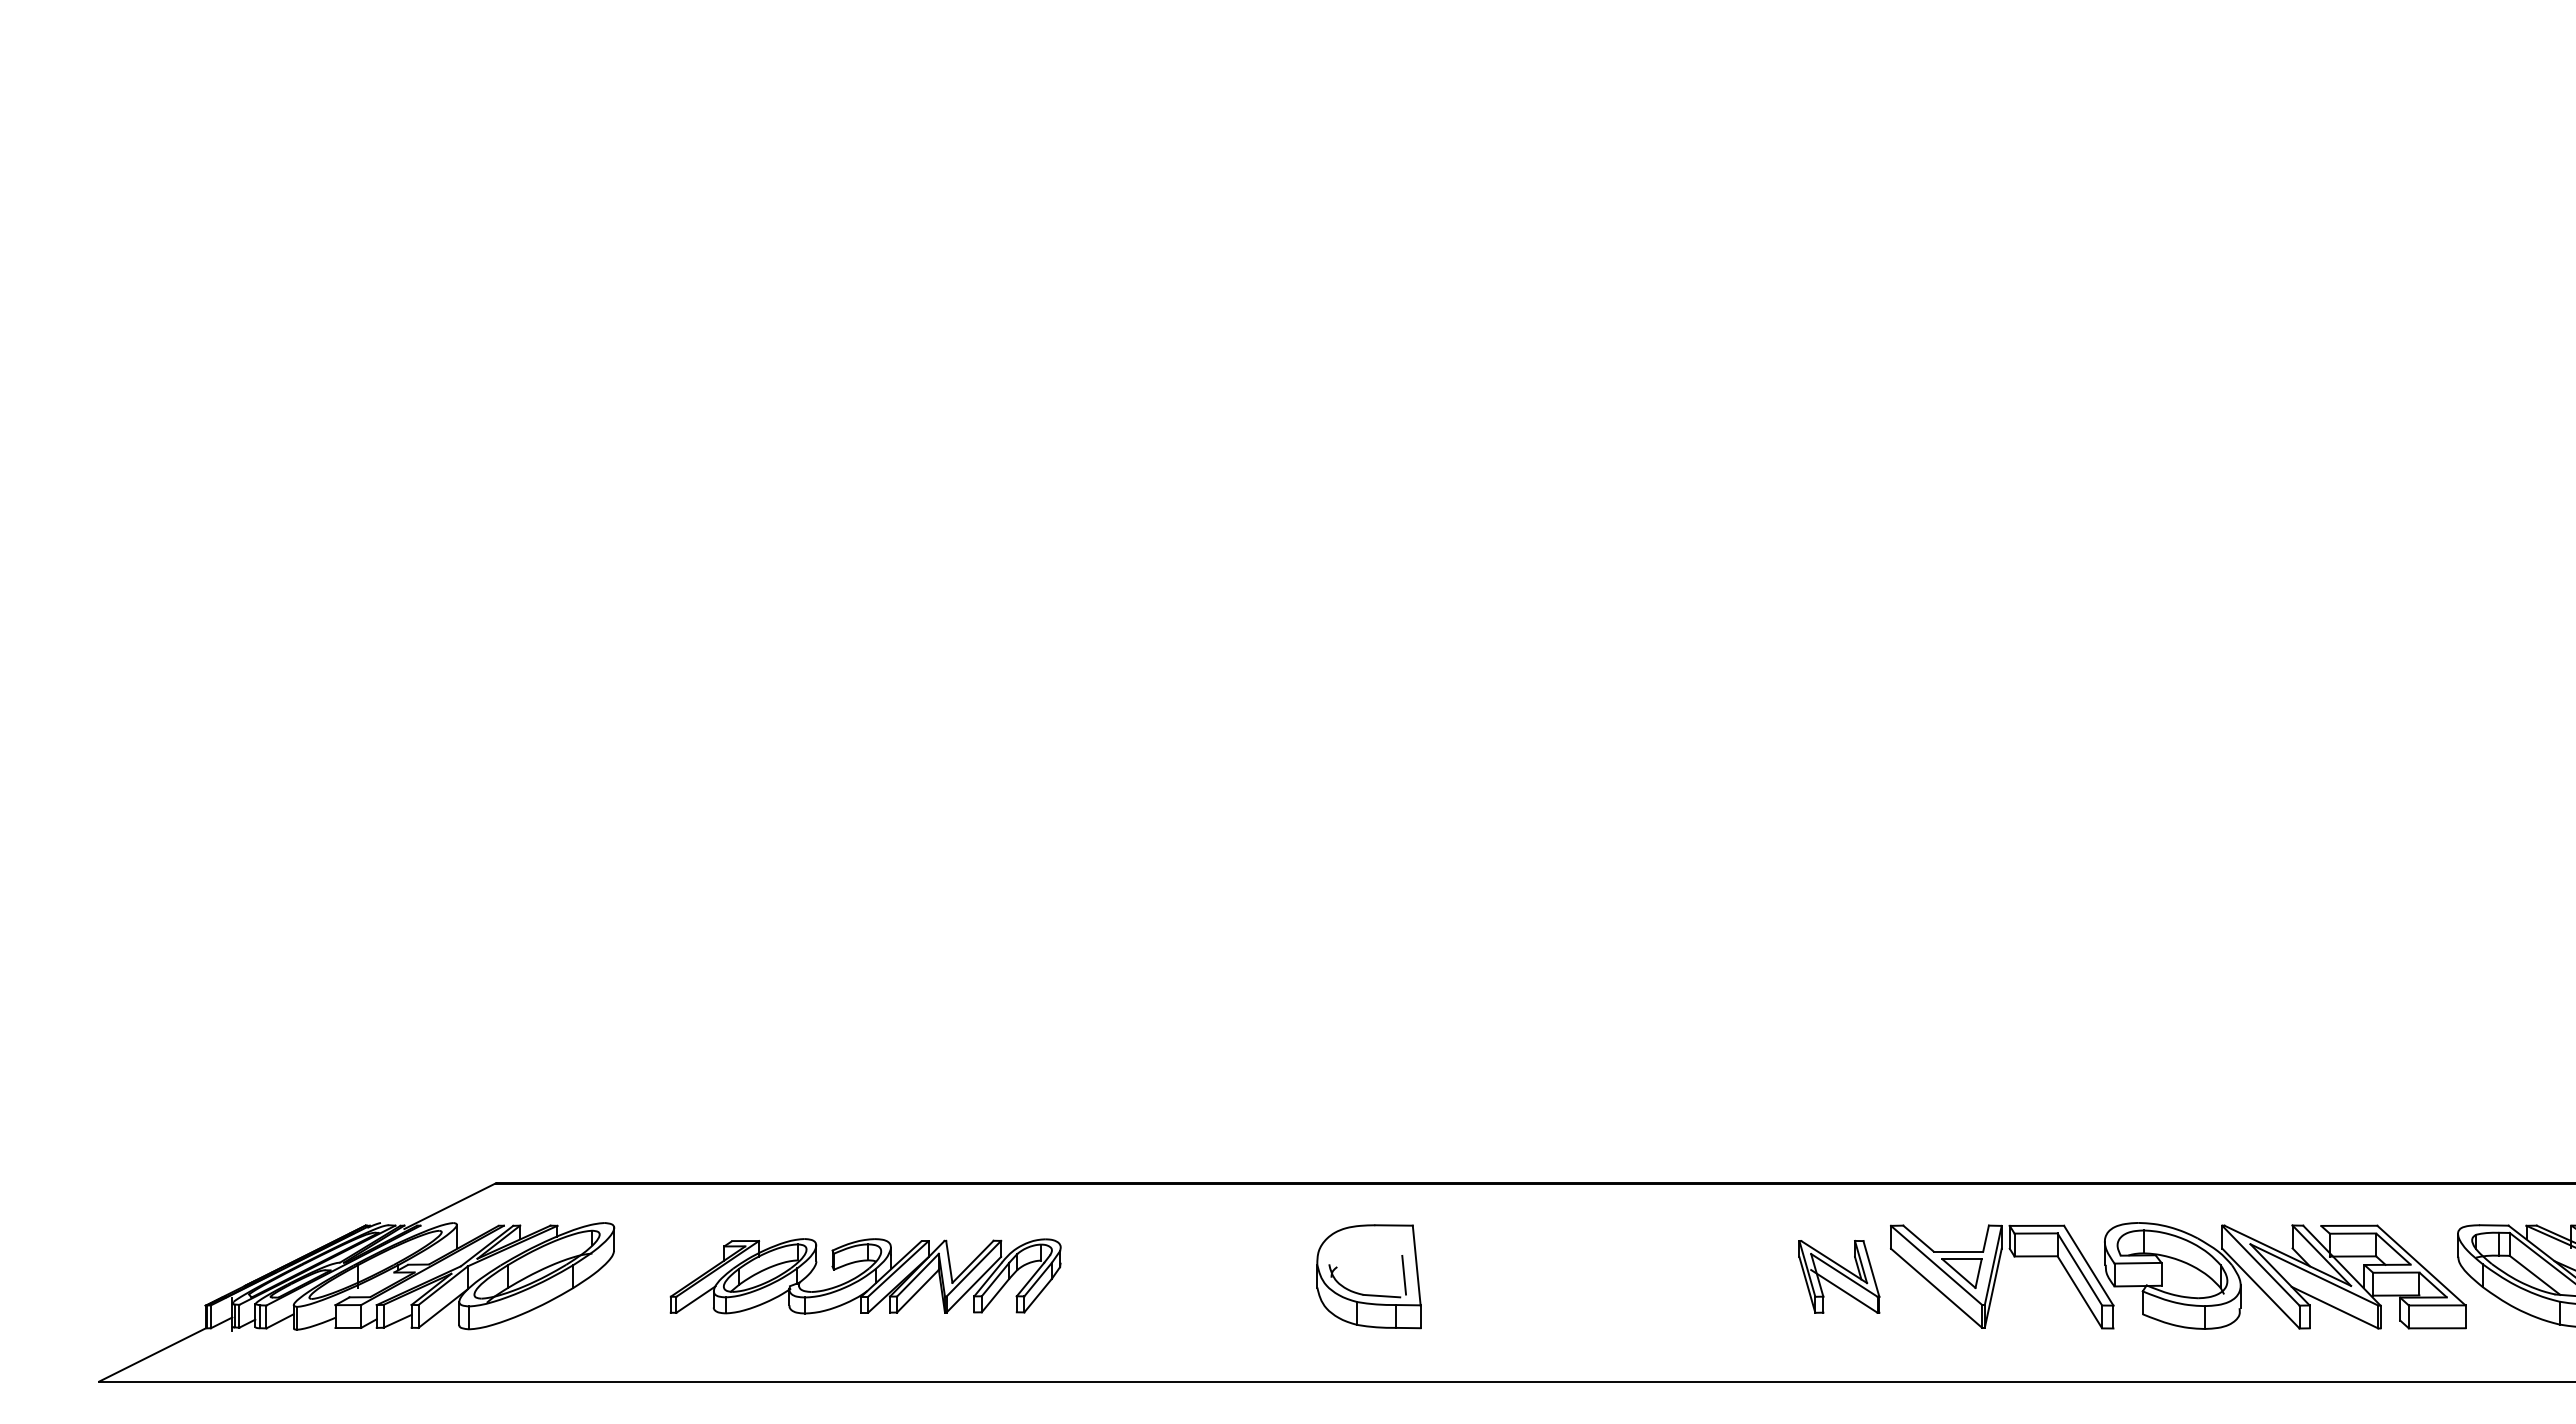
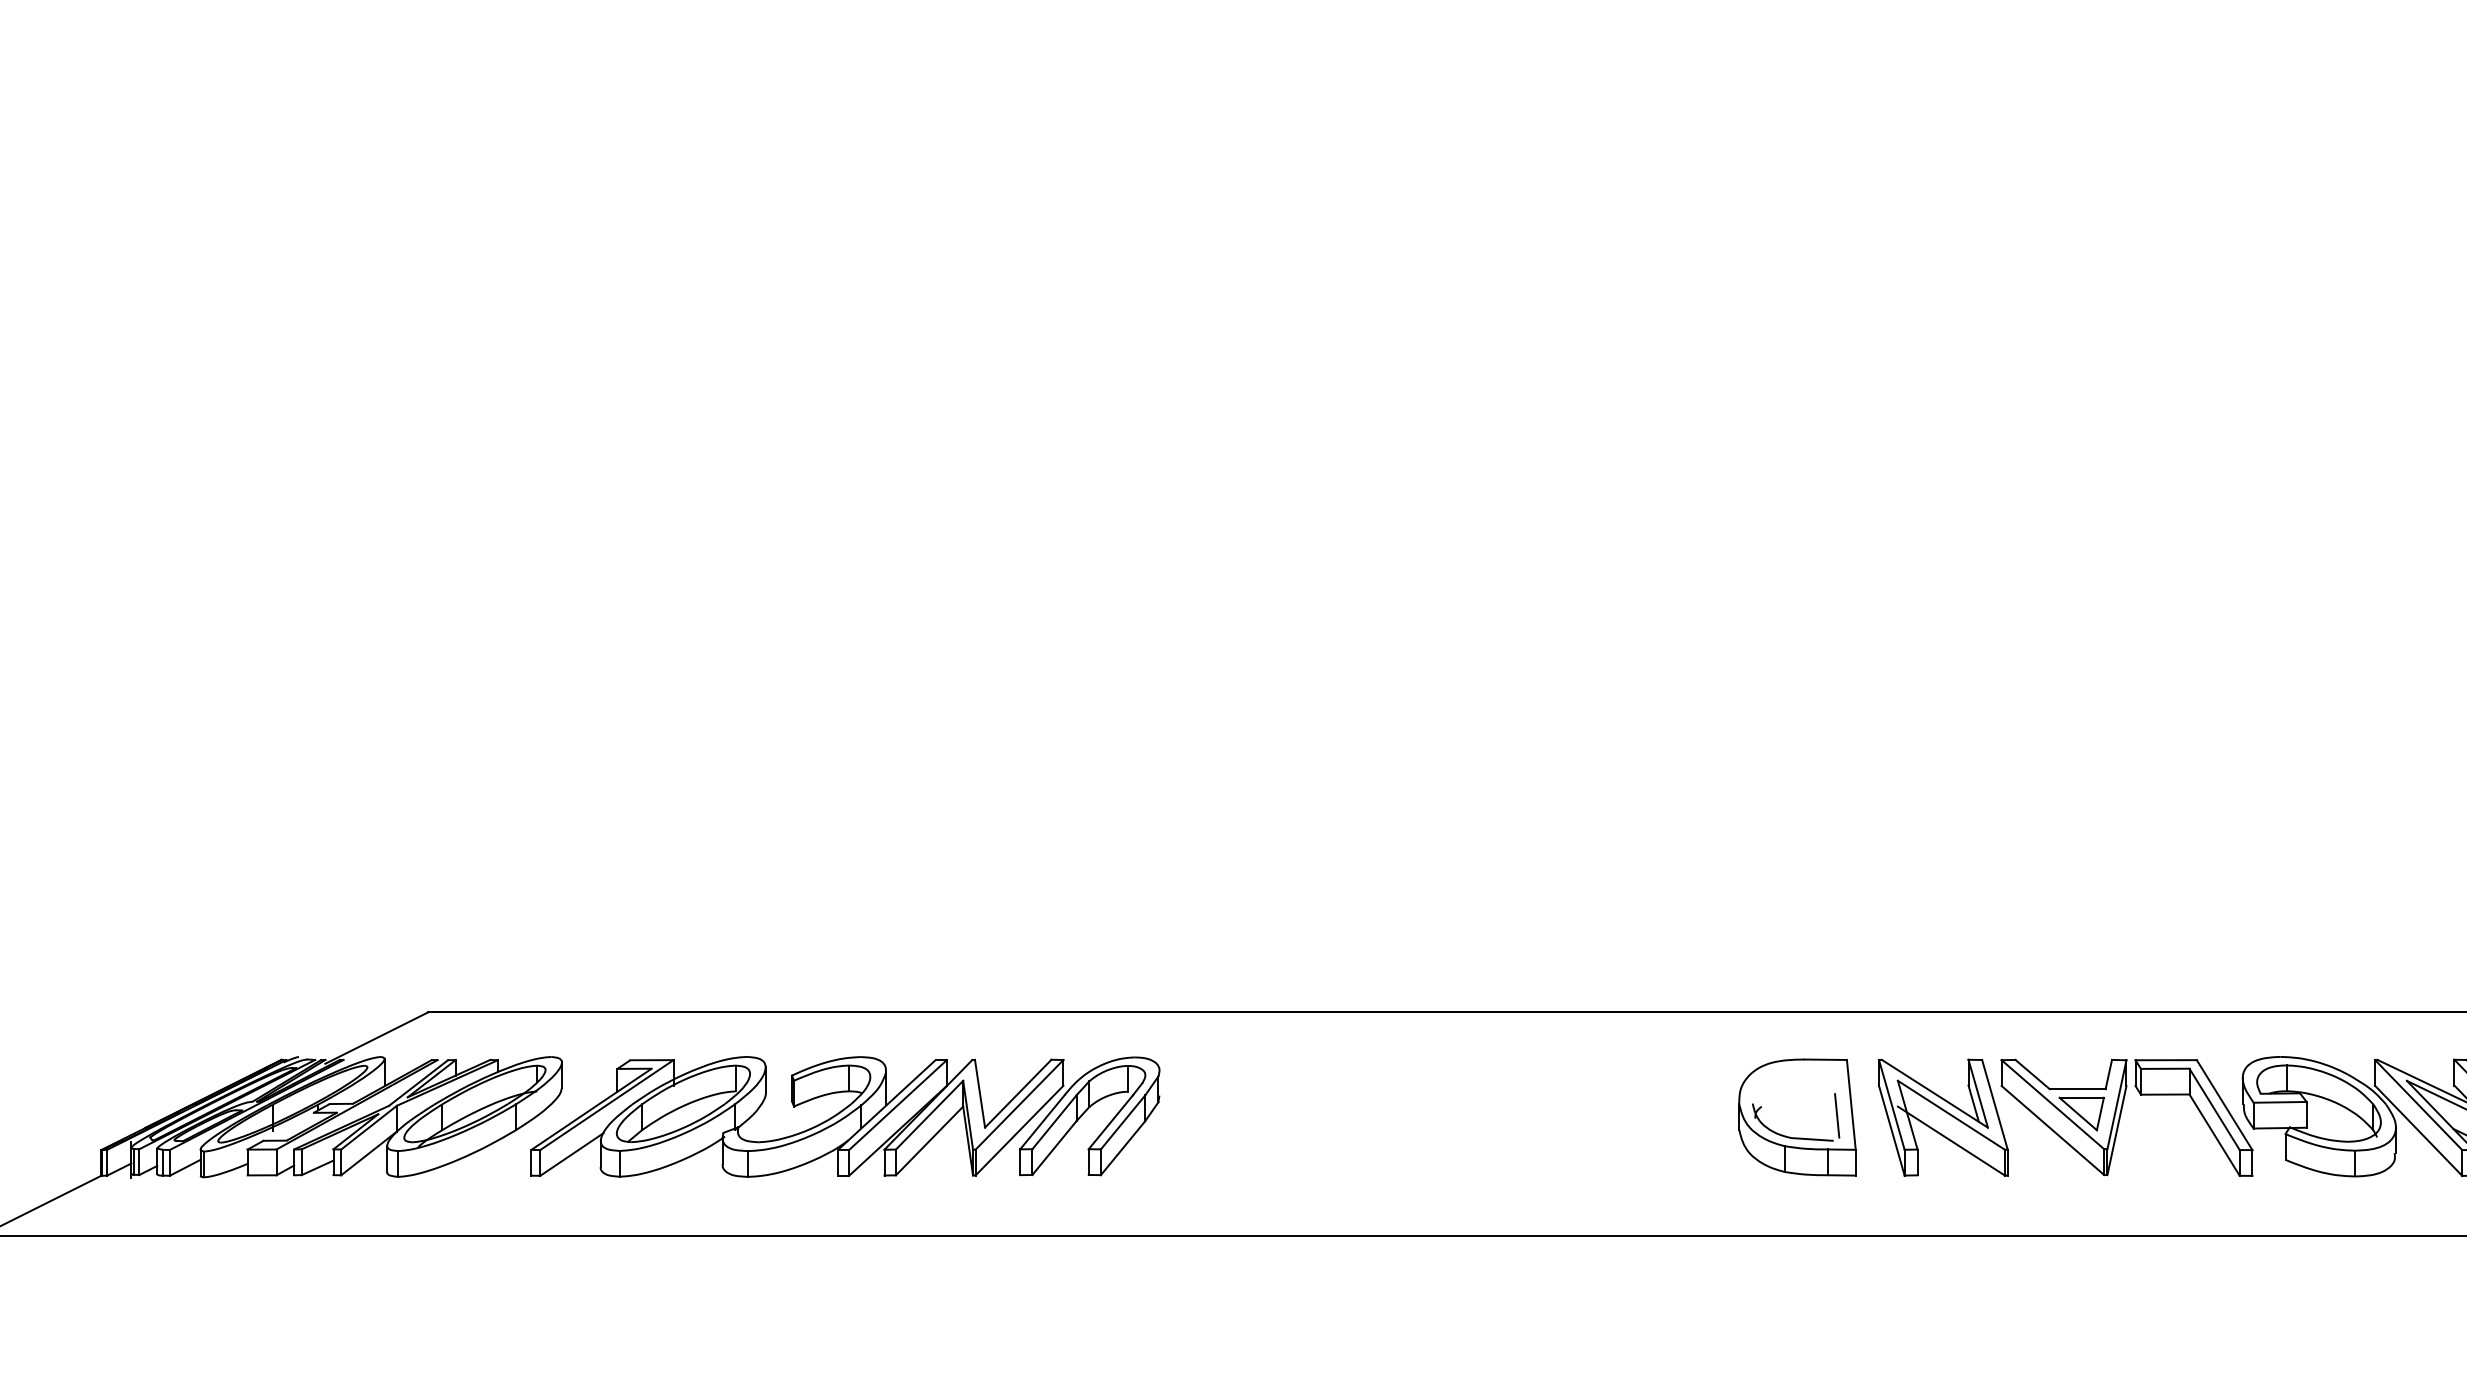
part: (865, 1276) -> (845, 1117), size x1.43
part: (1368, 1276) -> (1796, 1117), moved
part: (1839, 1276) -> (1943, 1117), size x1.43

